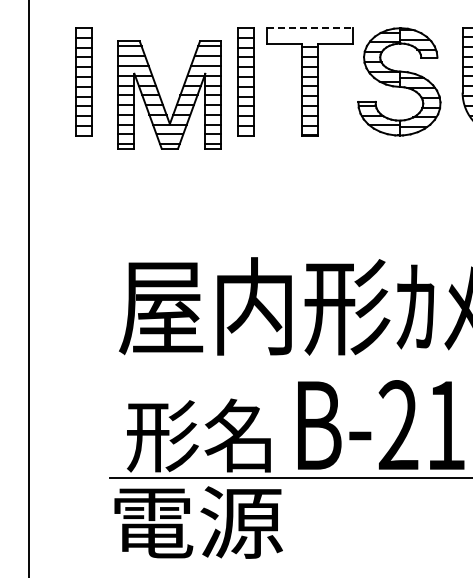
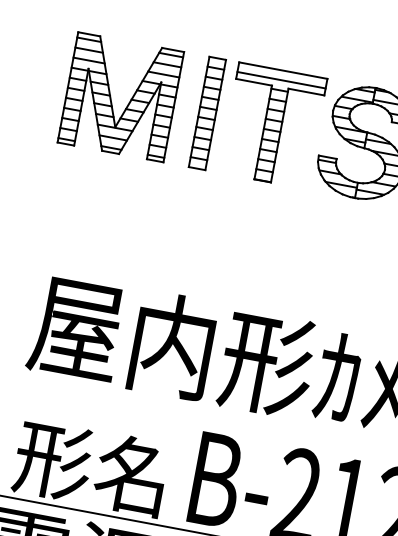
line: (310, 28) -> (283, 71), dashed -> solid
line: (310, 37) -> (281, 80), added
part: (83, 81) -> (40, 81), removed
part: (161, 97) -> (111, 98), moved

